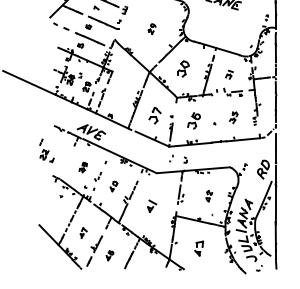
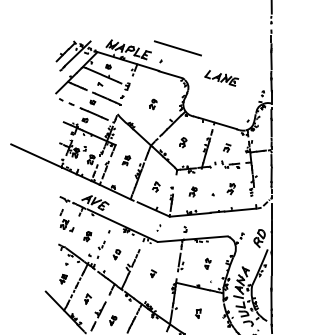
part: (183, 68) -> (183, 142), size x0.62
part: (123, 87) -> (126, 160), added
part: (155, 115) -> (156, 186), size x0.62
part: (193, 120) -> (192, 191), size x0.62
part: (46, 150) -> (66, 220), moved
part: (171, 158) -> (158, 227), moved
part: (152, 206) -> (153, 273), size x0.62
part: (57, 212) -> (63, 279), added
part: (199, 248) -> (198, 313), size x0.62

